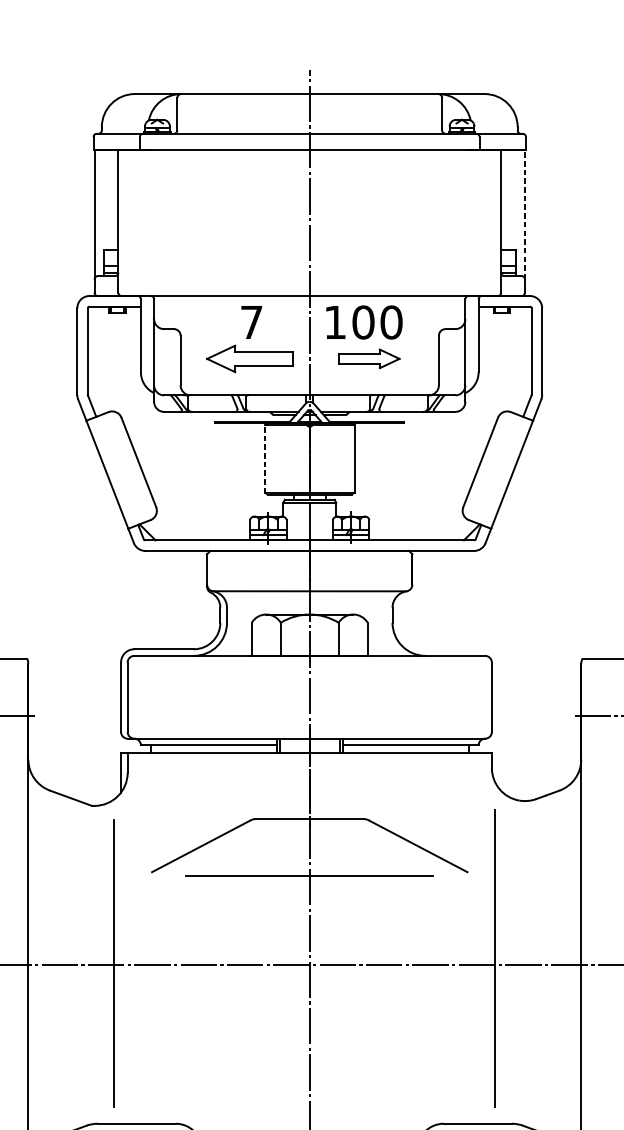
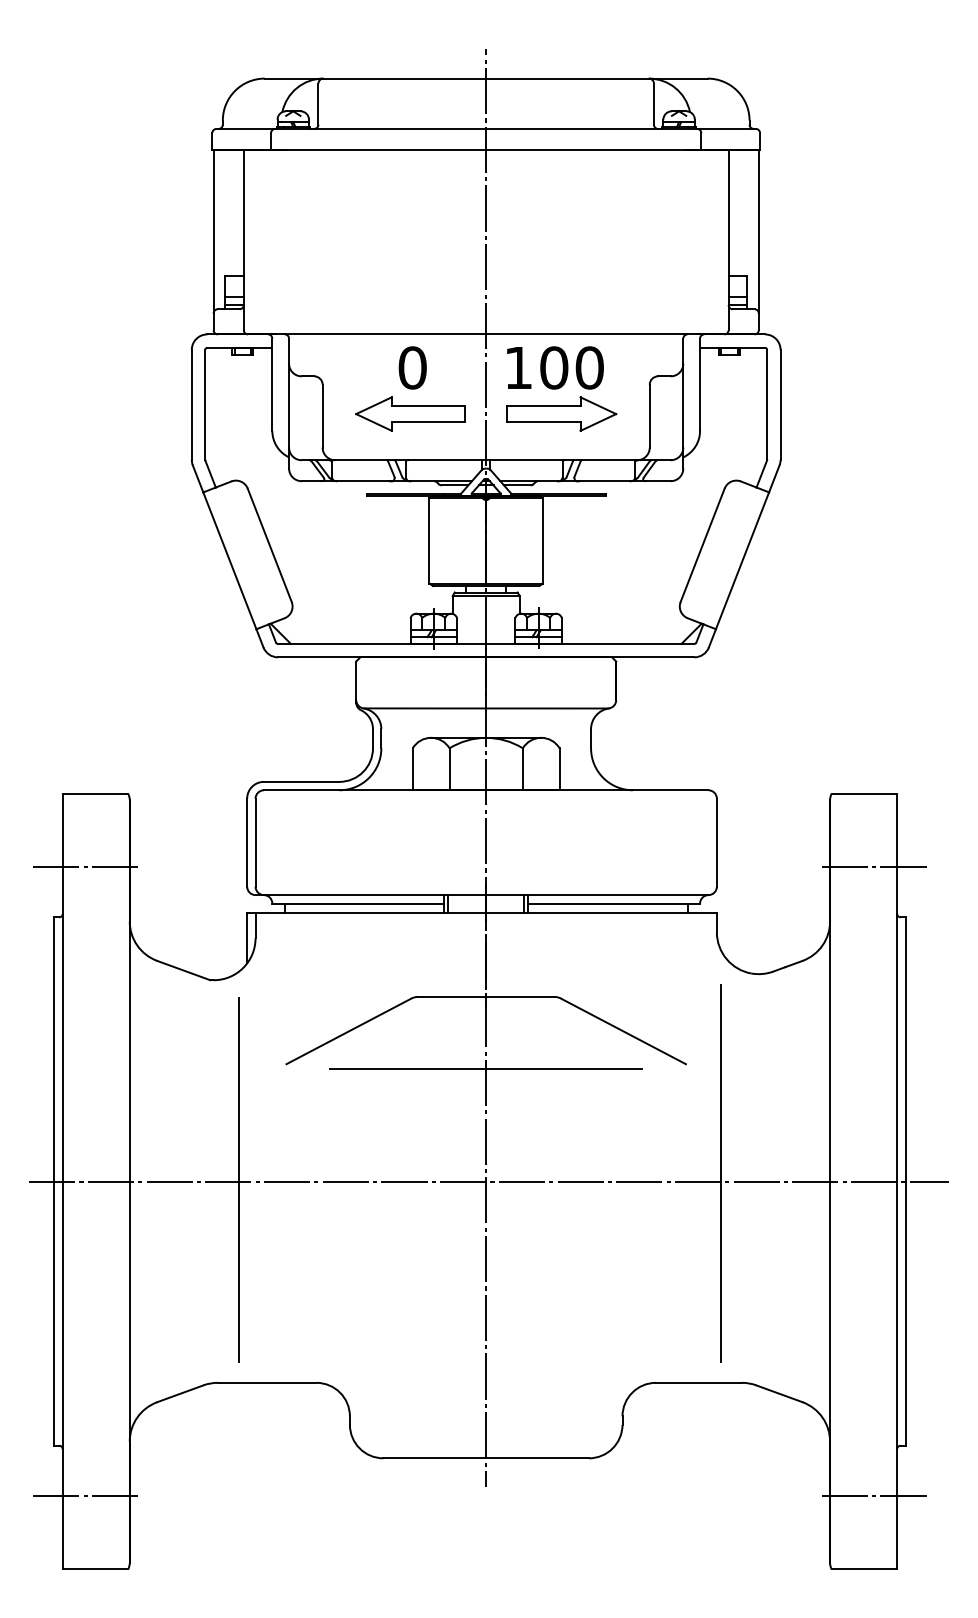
line: (524, 214) -> (758, 231), dashed -> solid
text: (251, 322) -> (412, 367), 7 -> 0
part: (369, 358) -> (561, 413), size x1.43
line: (265, 458) -> (429, 540), dashed -> solid

